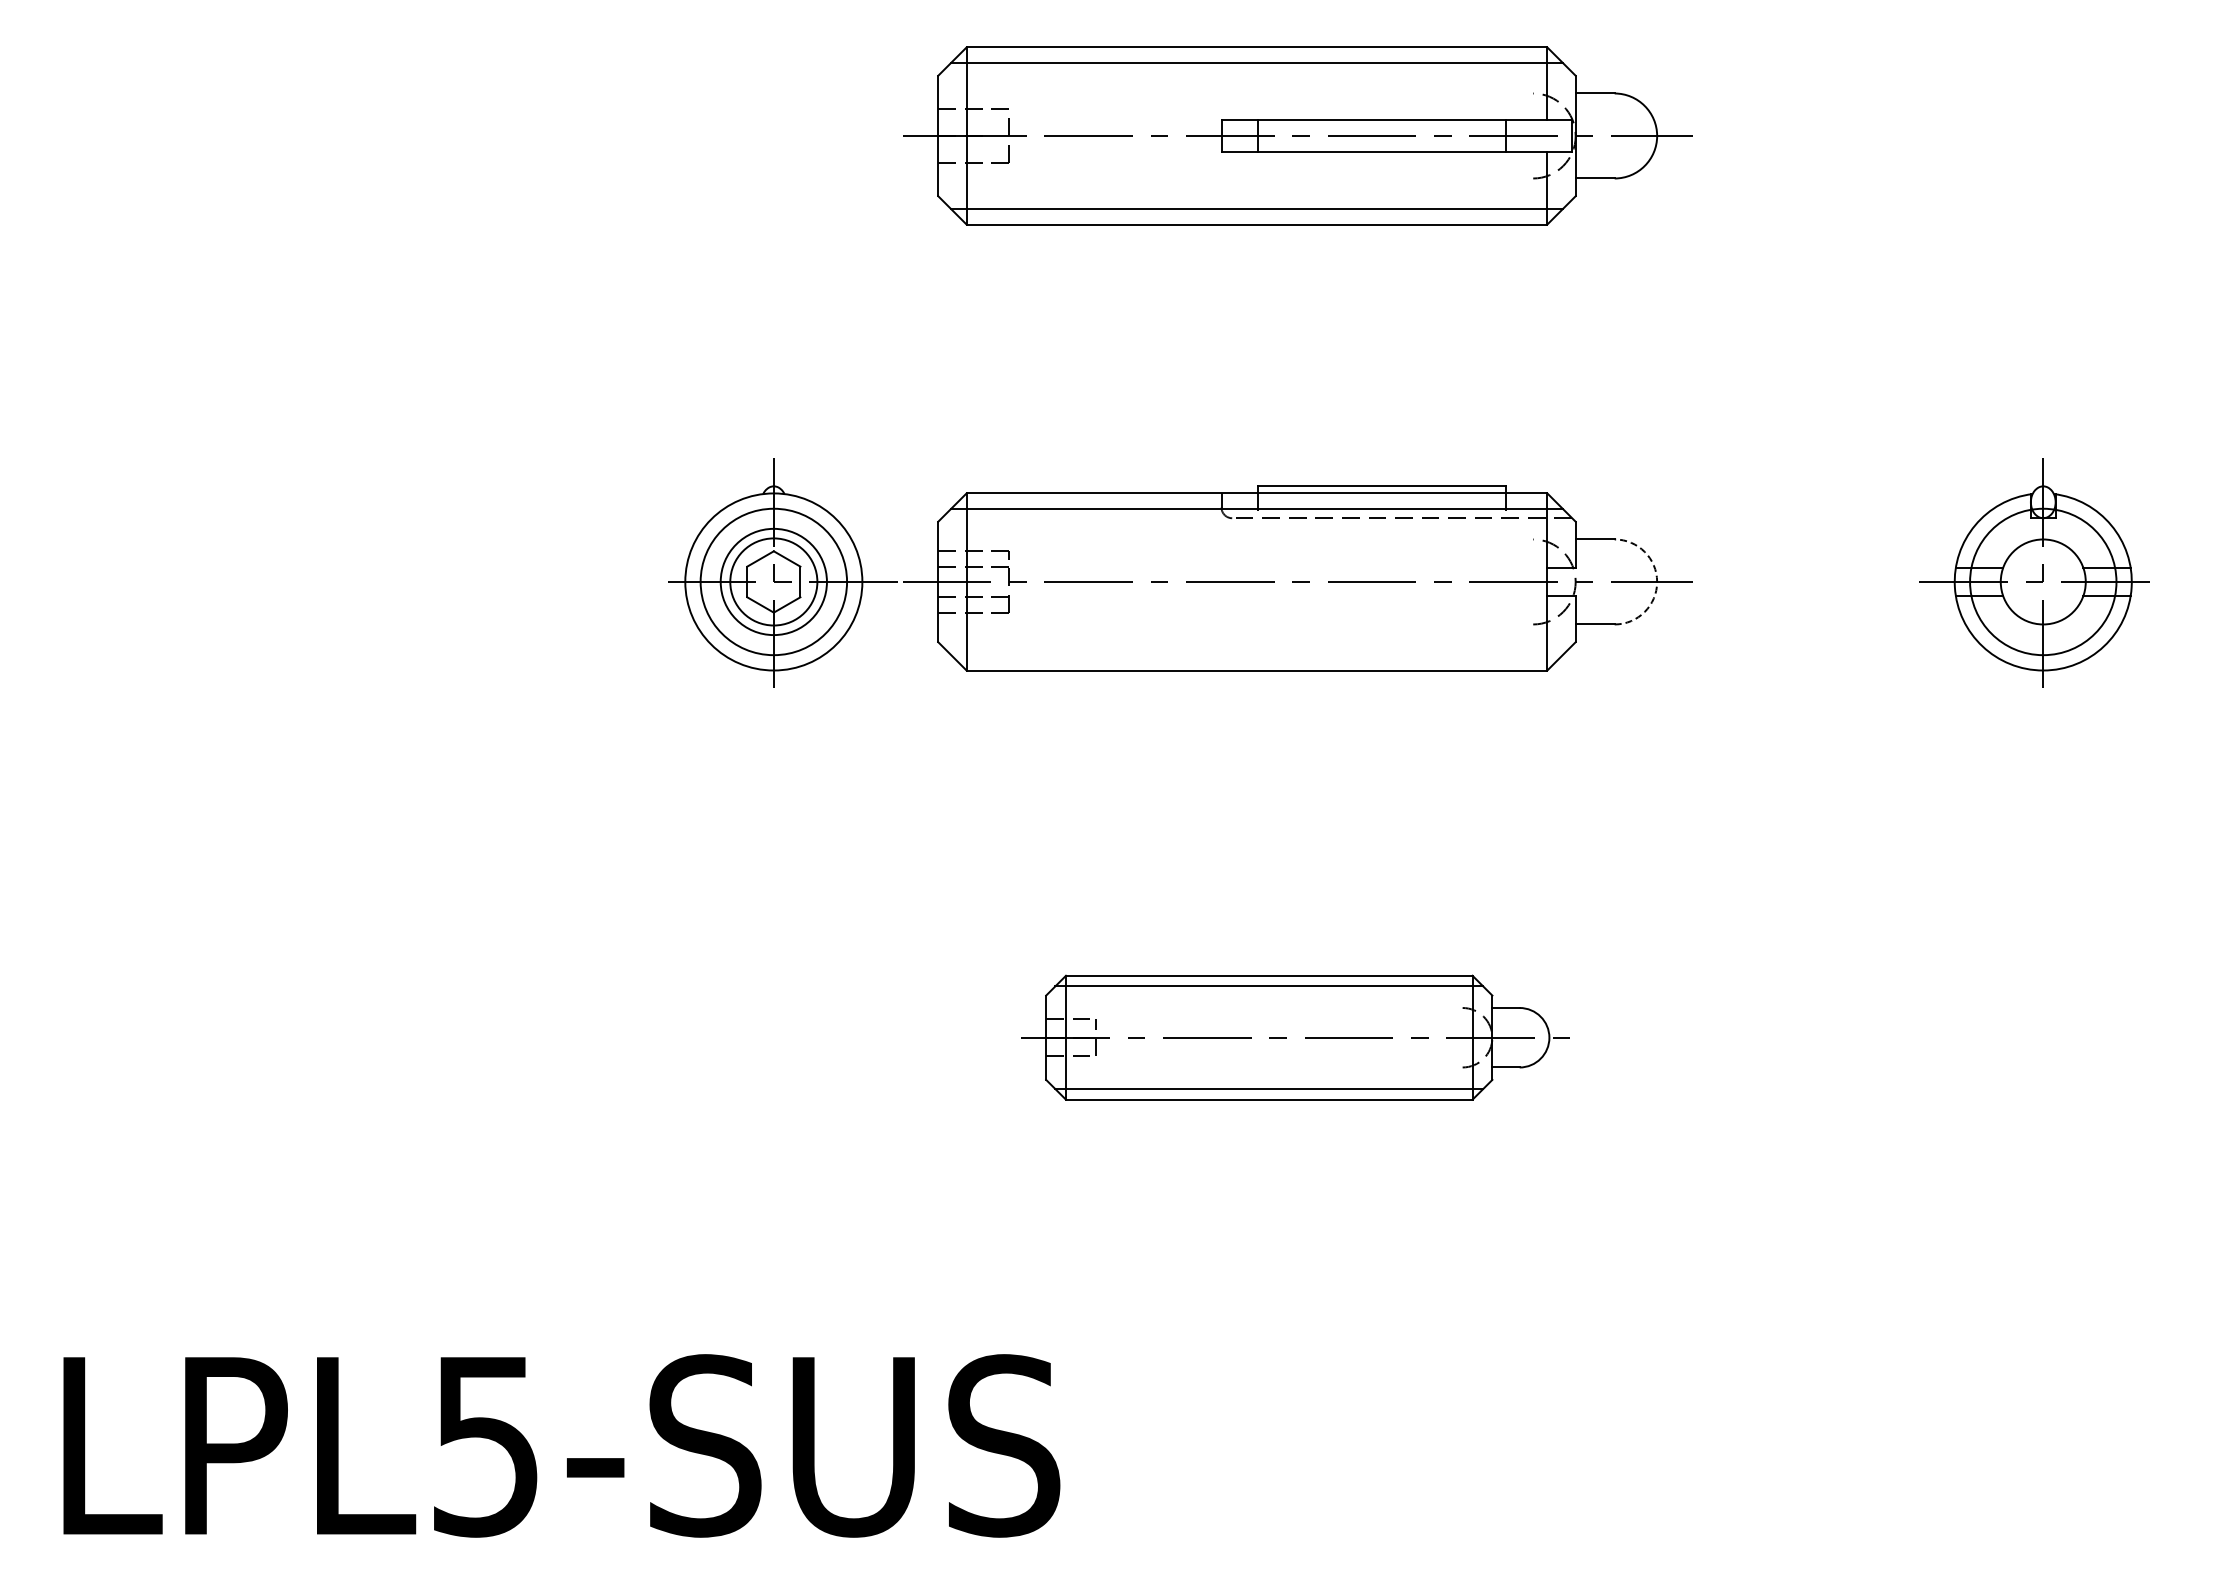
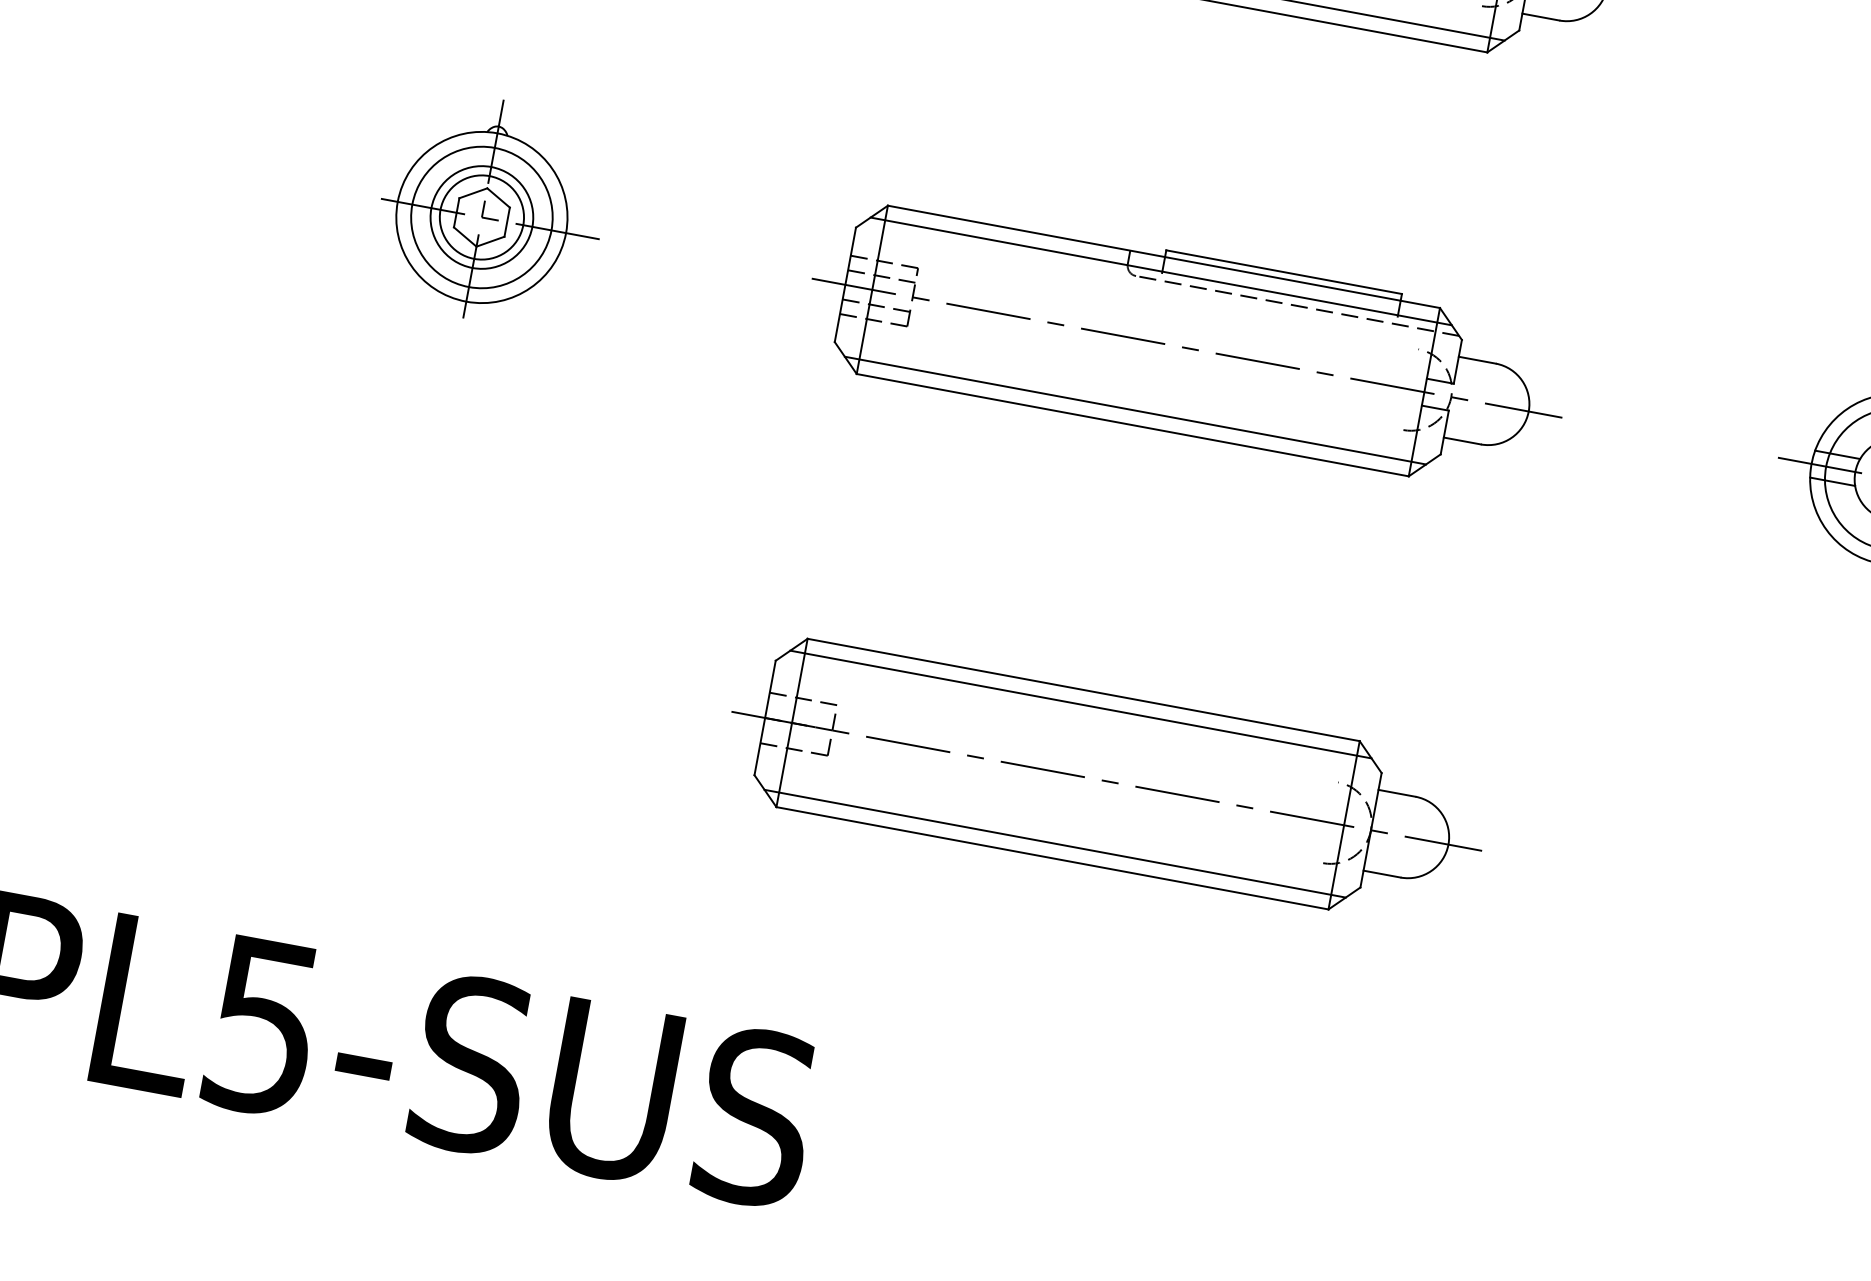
part: (782, 572) -> (491, 210), moved
arc: (1657, 581) -> (1529, 411), dashed -> solid
line: (1256, 655) -> (1134, 410), added
part: (1297, 1037) -> (1106, 781), size x1.43

